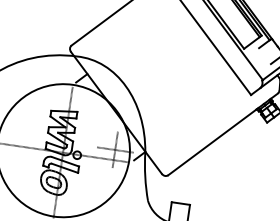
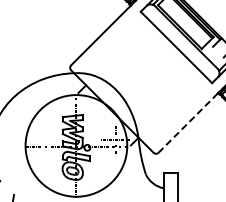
line: (212, 142) -> (188, 123), solid -> dashed

